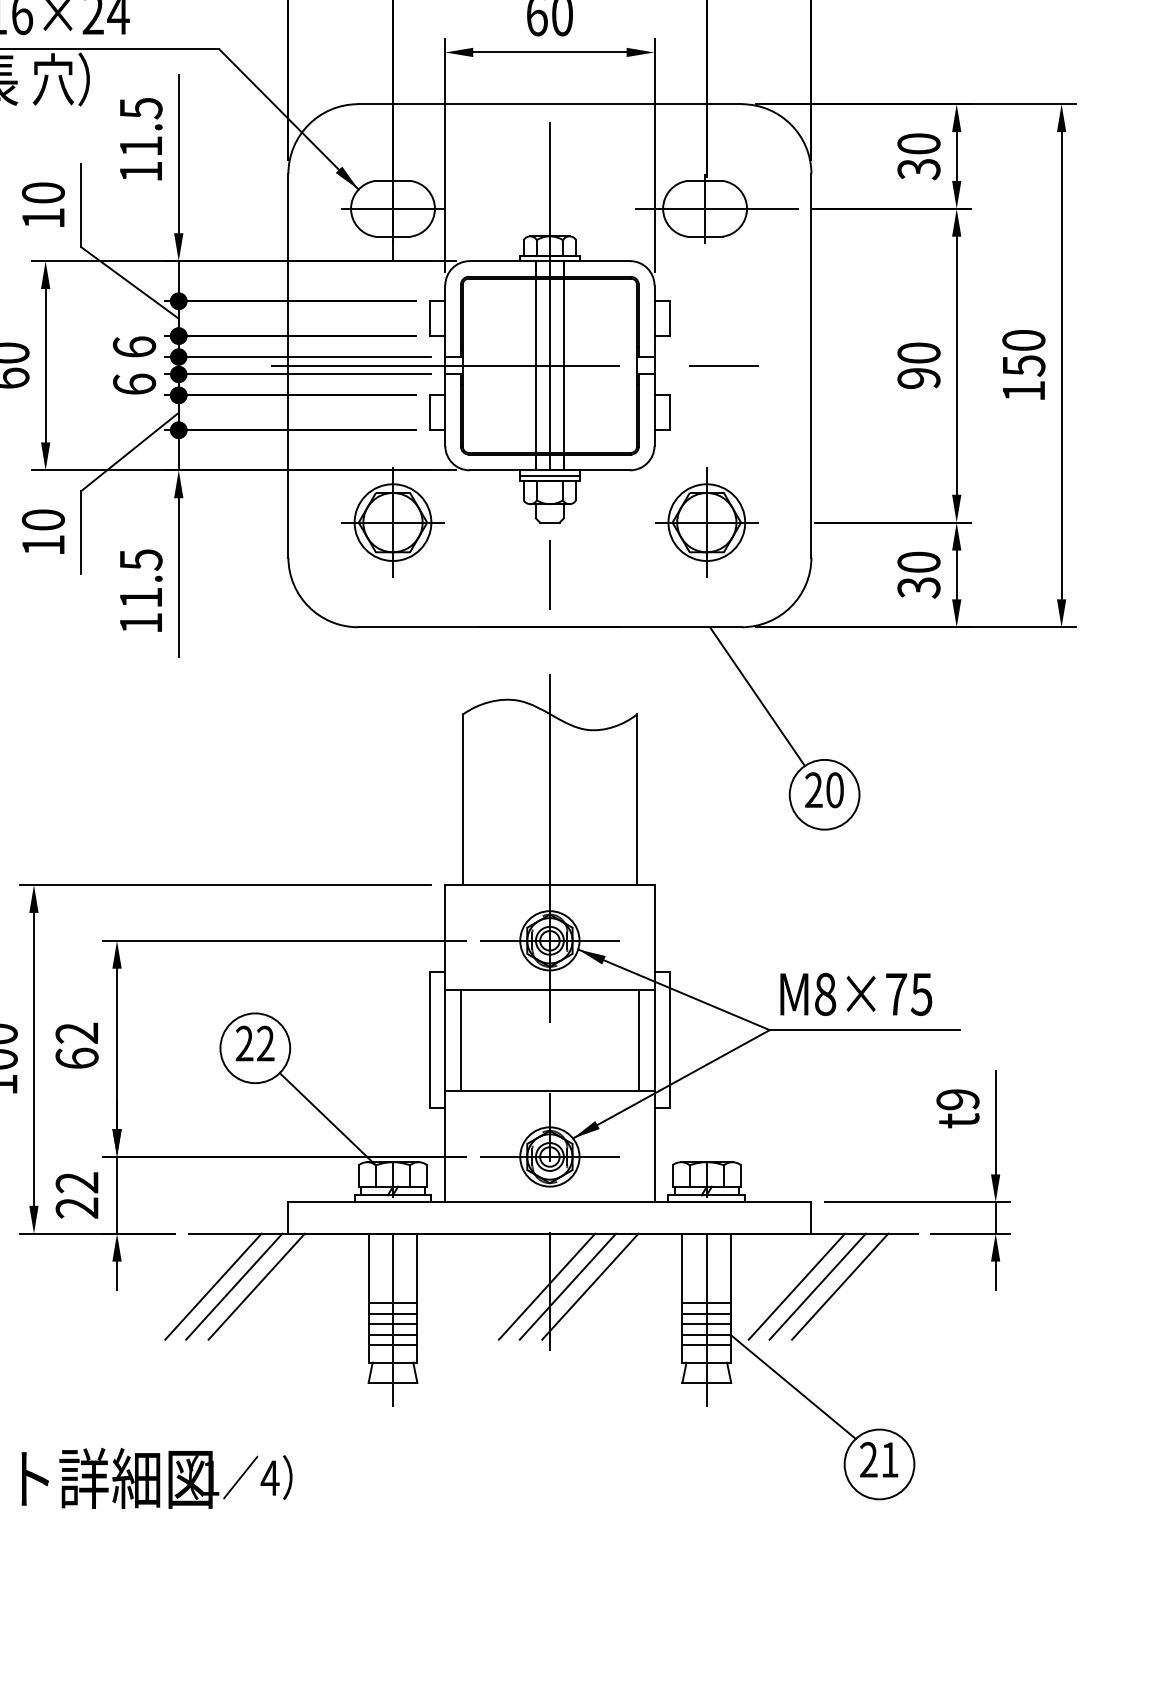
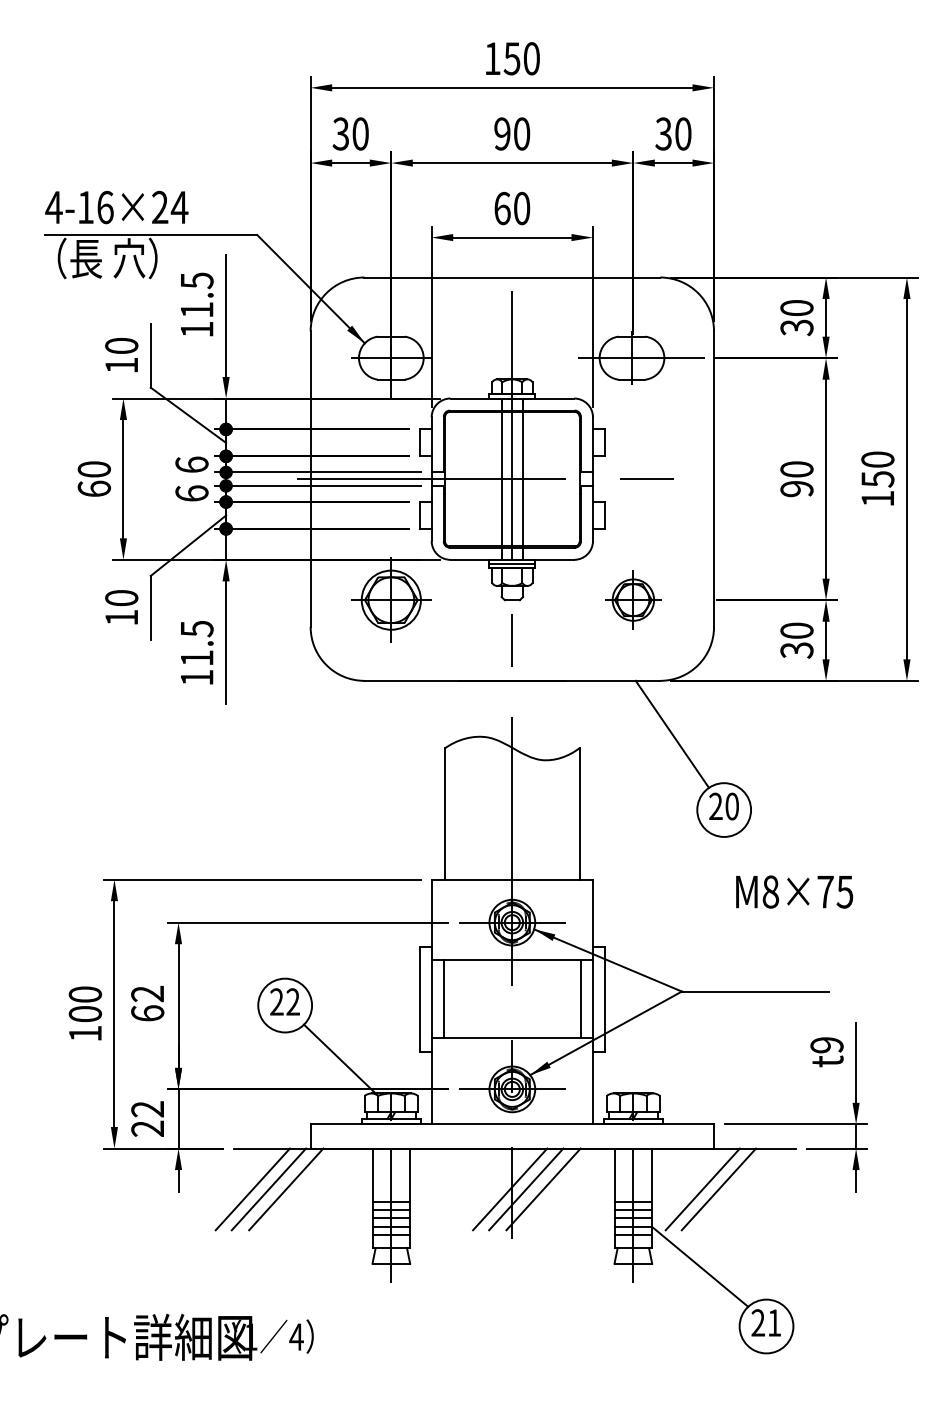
part: (707, 521) -> (633, 599), size x0.7
text: (856, 993) -> (794, 891), moved
line: (840, 1286) -> (736, 1189), removed

